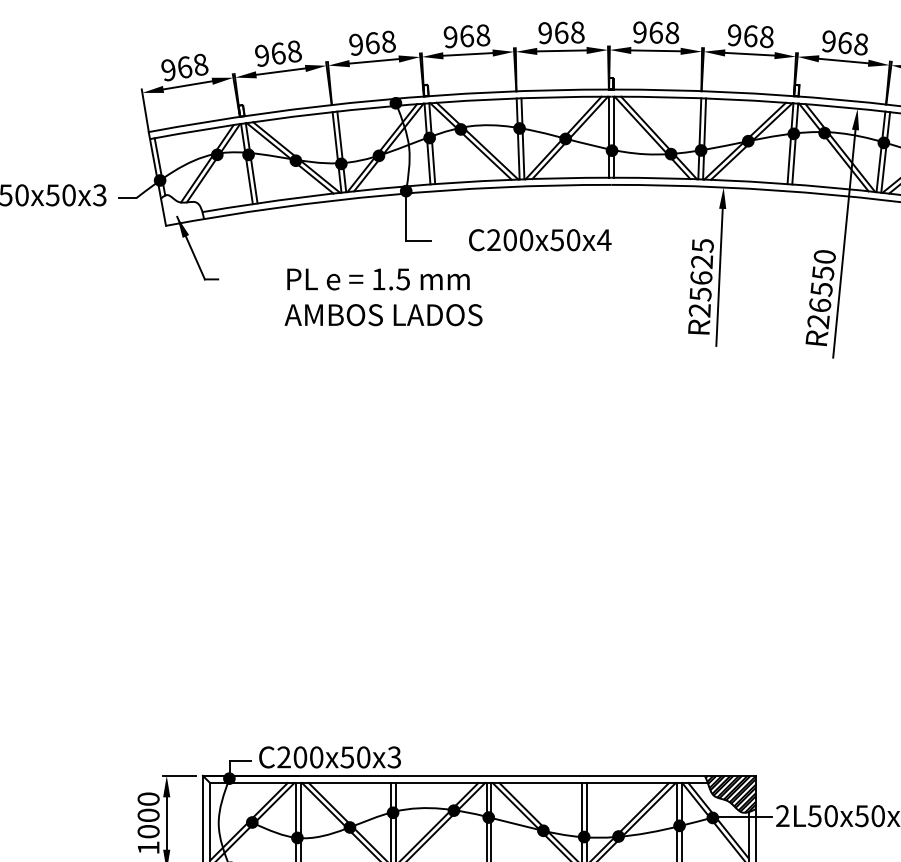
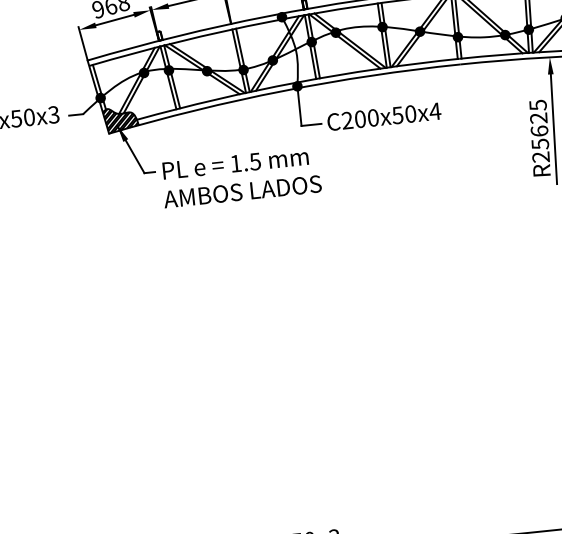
hatch: (182, 210) -> (120, 120), added
text: (540, 240) -> (384, 117), moved
text: (383, 297) -> (241, 177), moved

